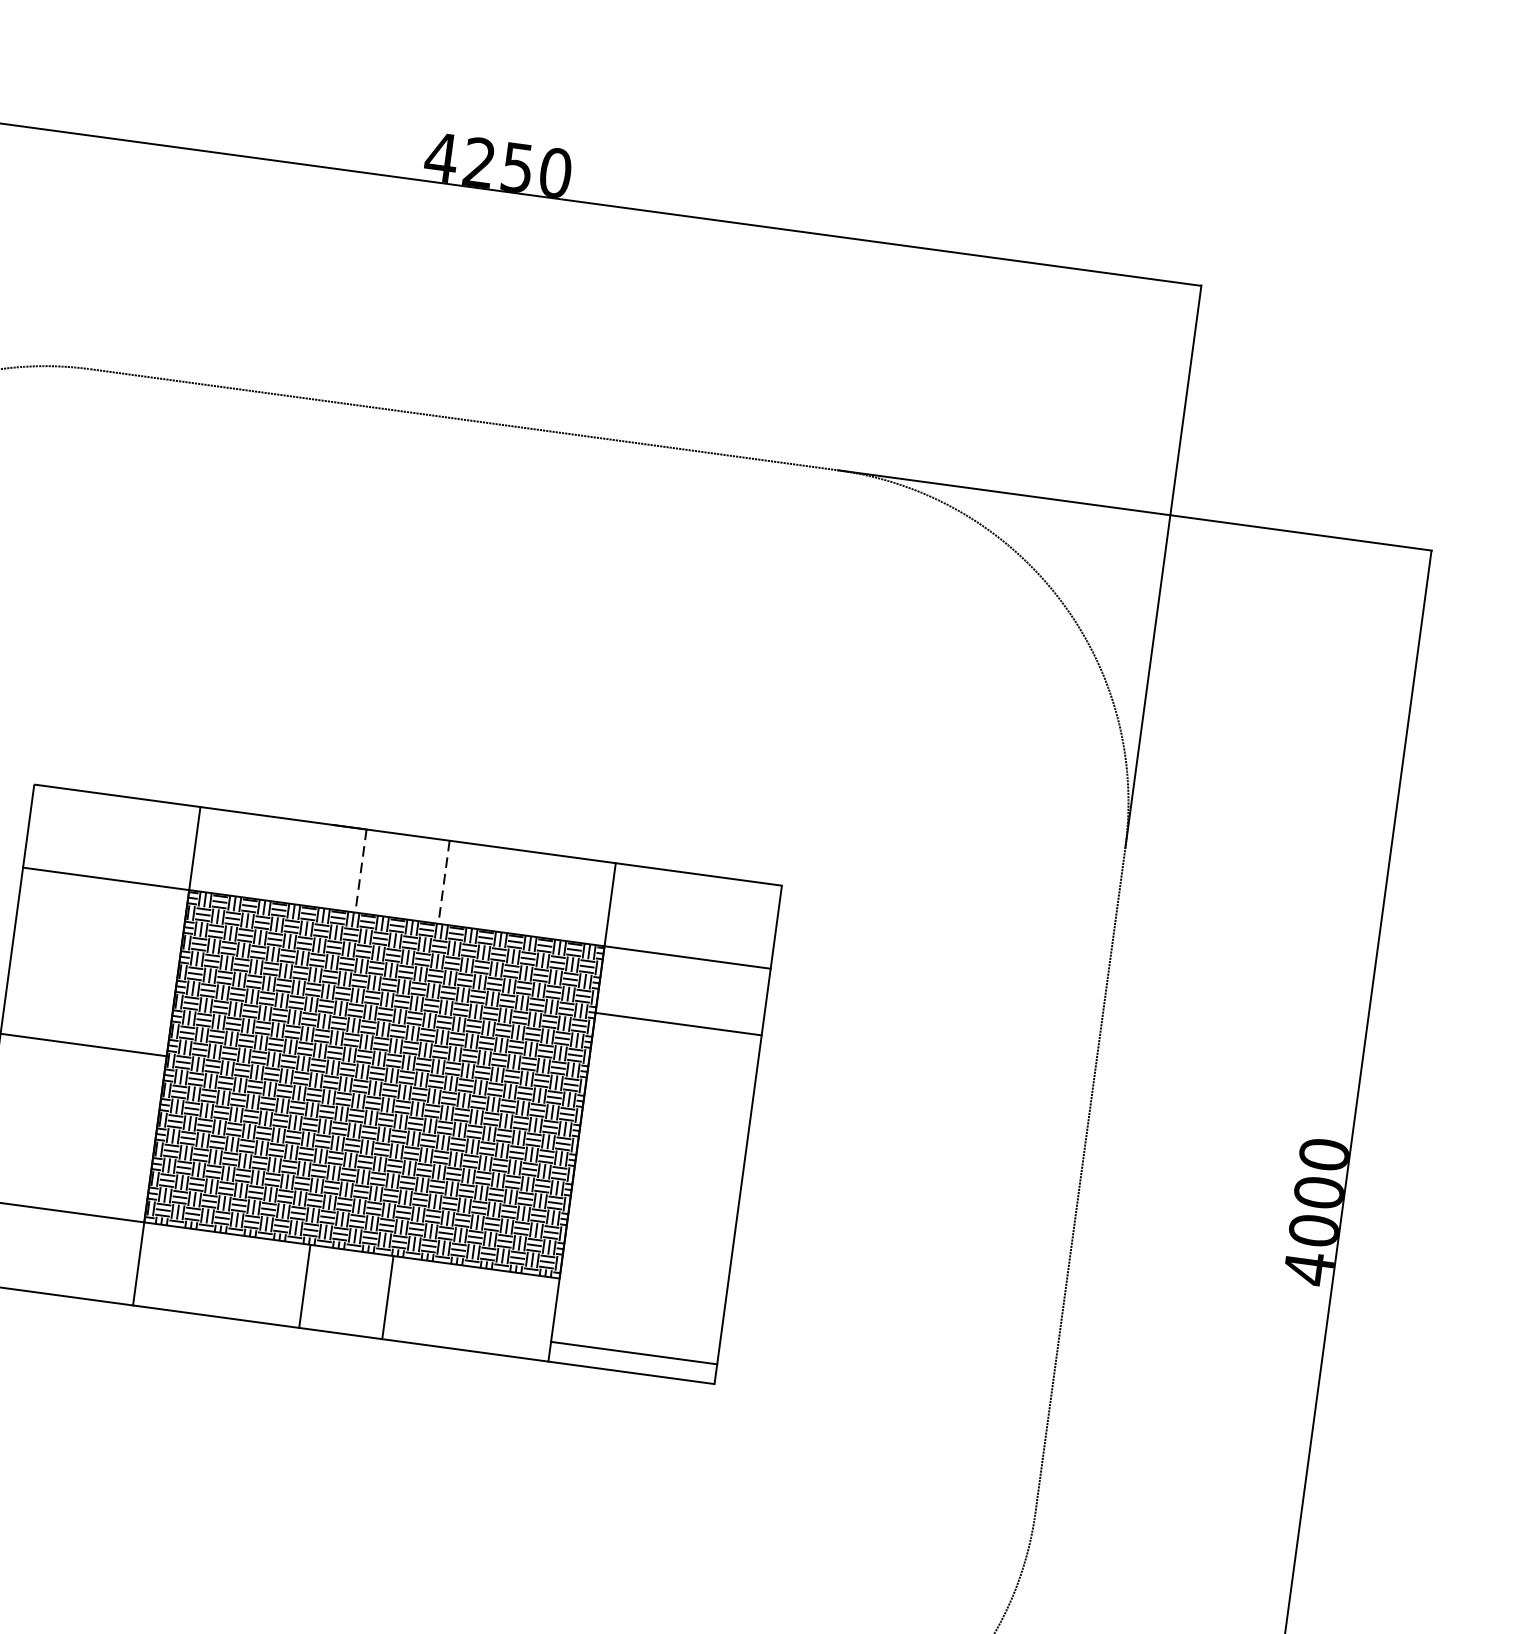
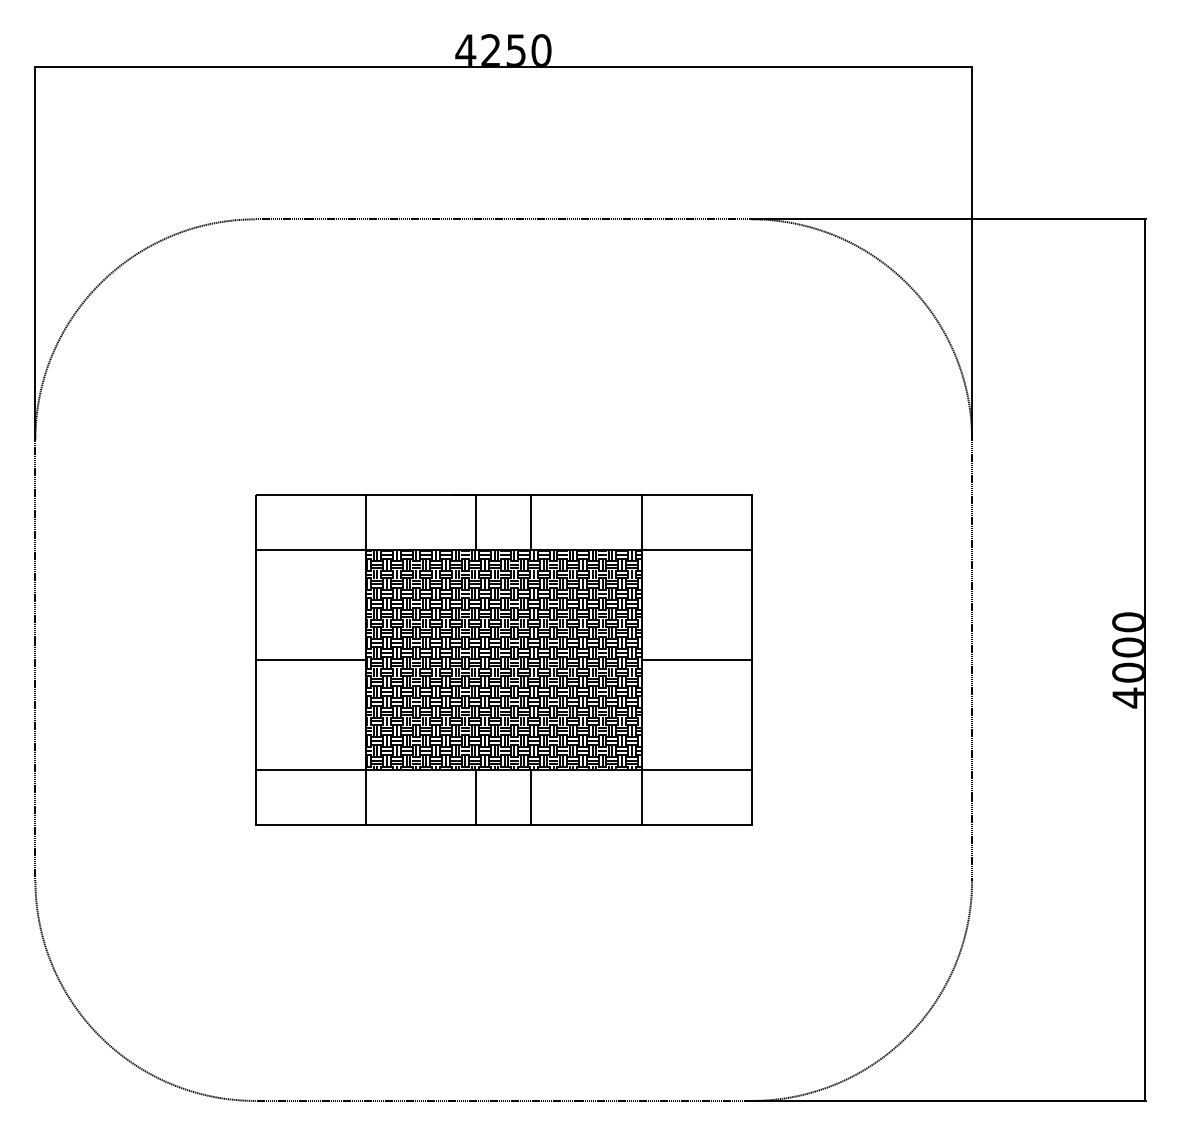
line: (361, 871) -> (476, 522), dashed -> solid
line: (444, 882) -> (531, 522), dashed -> solid
line: (678, 1024) -> (696, 660), moved
line: (633, 1353) -> (696, 770), moved

